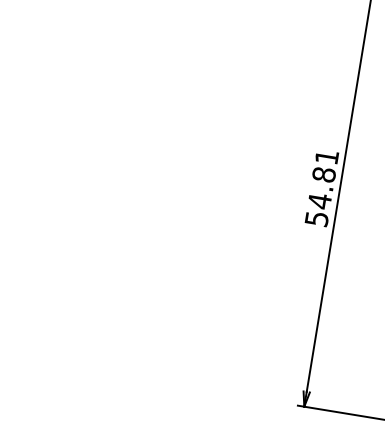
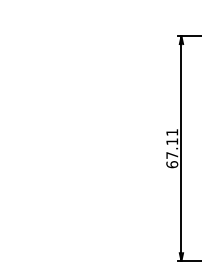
text: (320, 197) -> (172, 153), 54.81 -> 67.11

